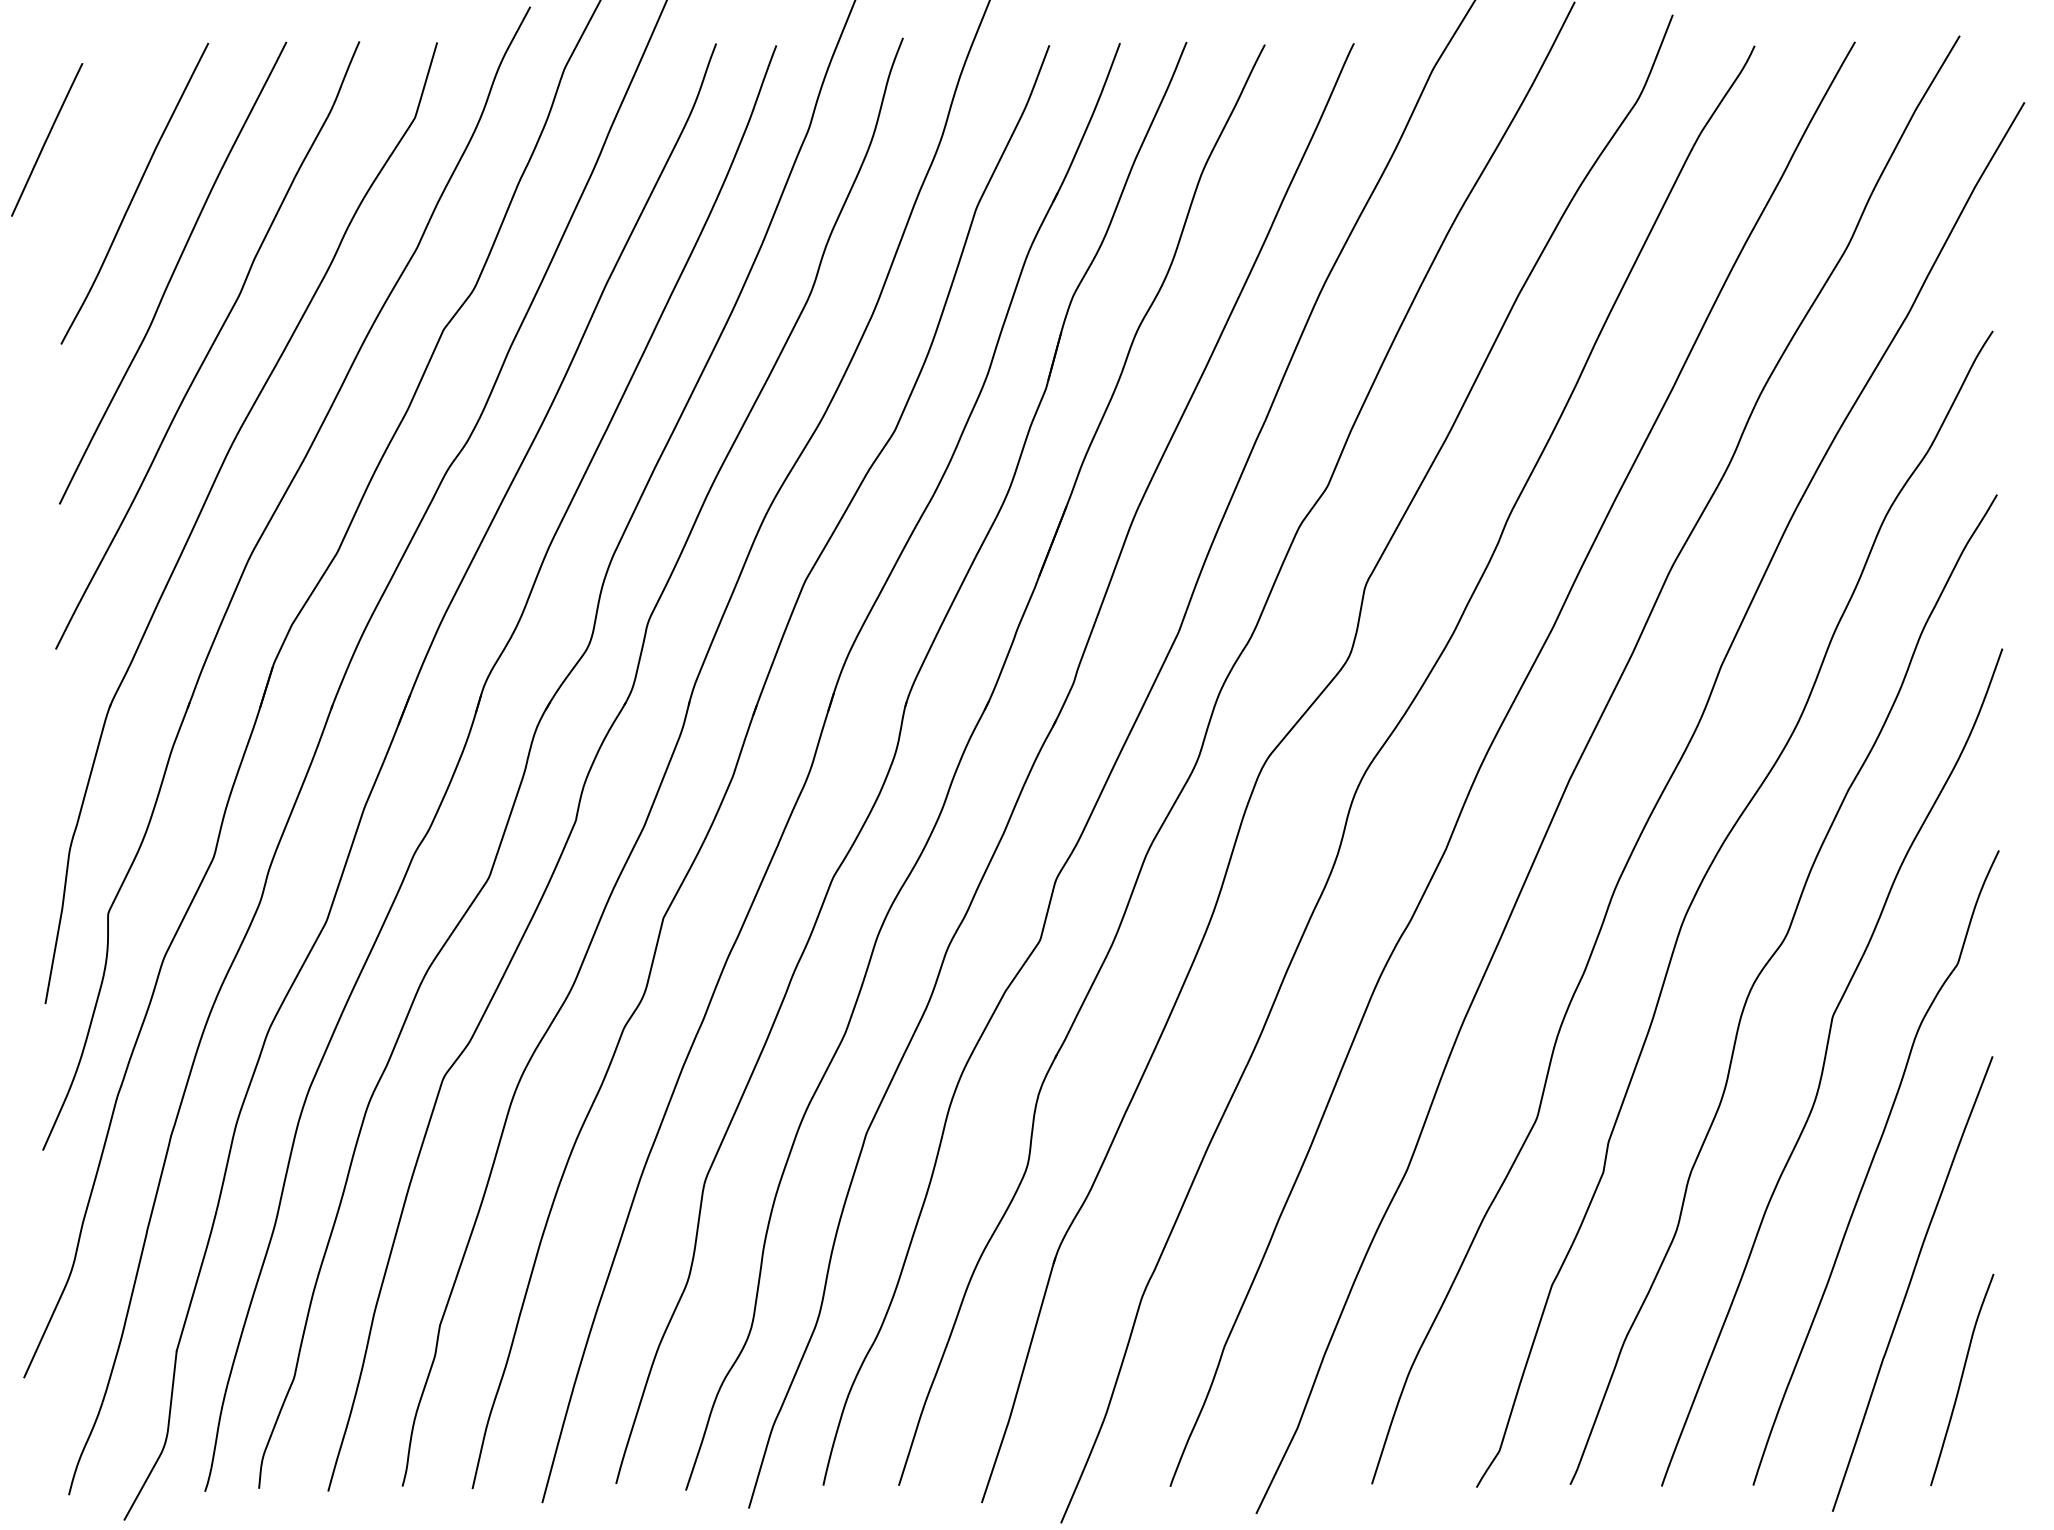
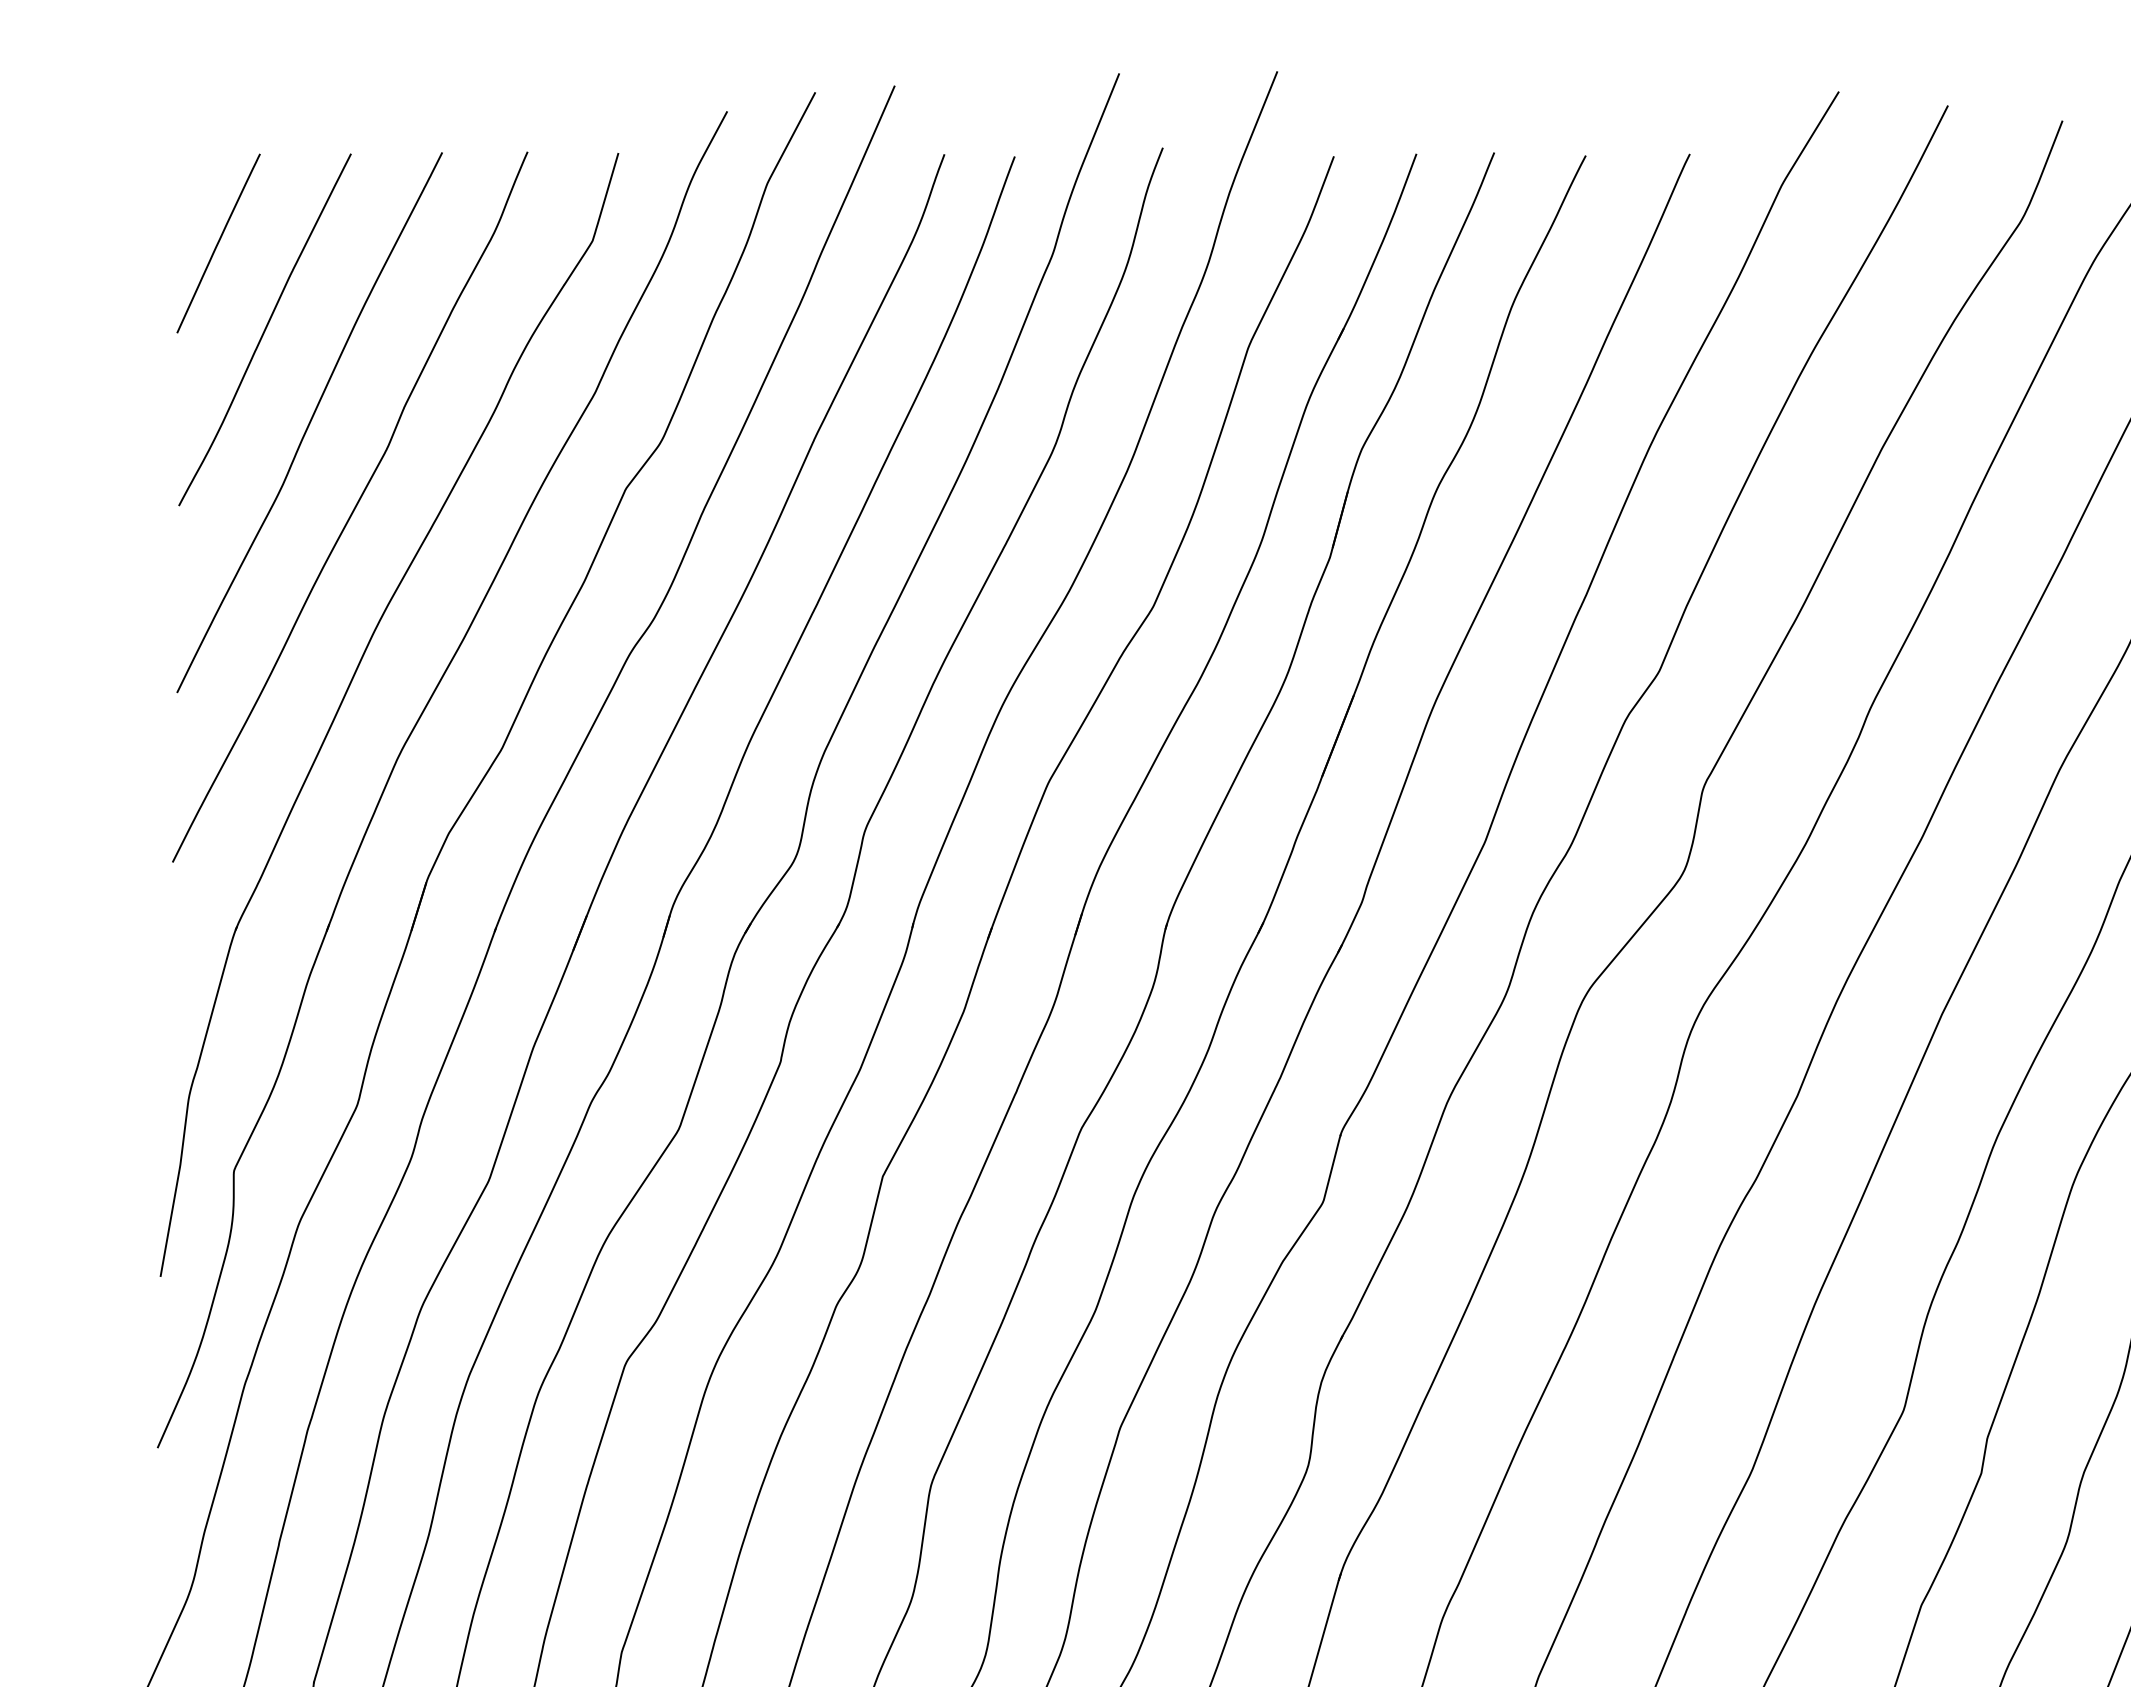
line: (47, 139) -> (219, 243), moved

